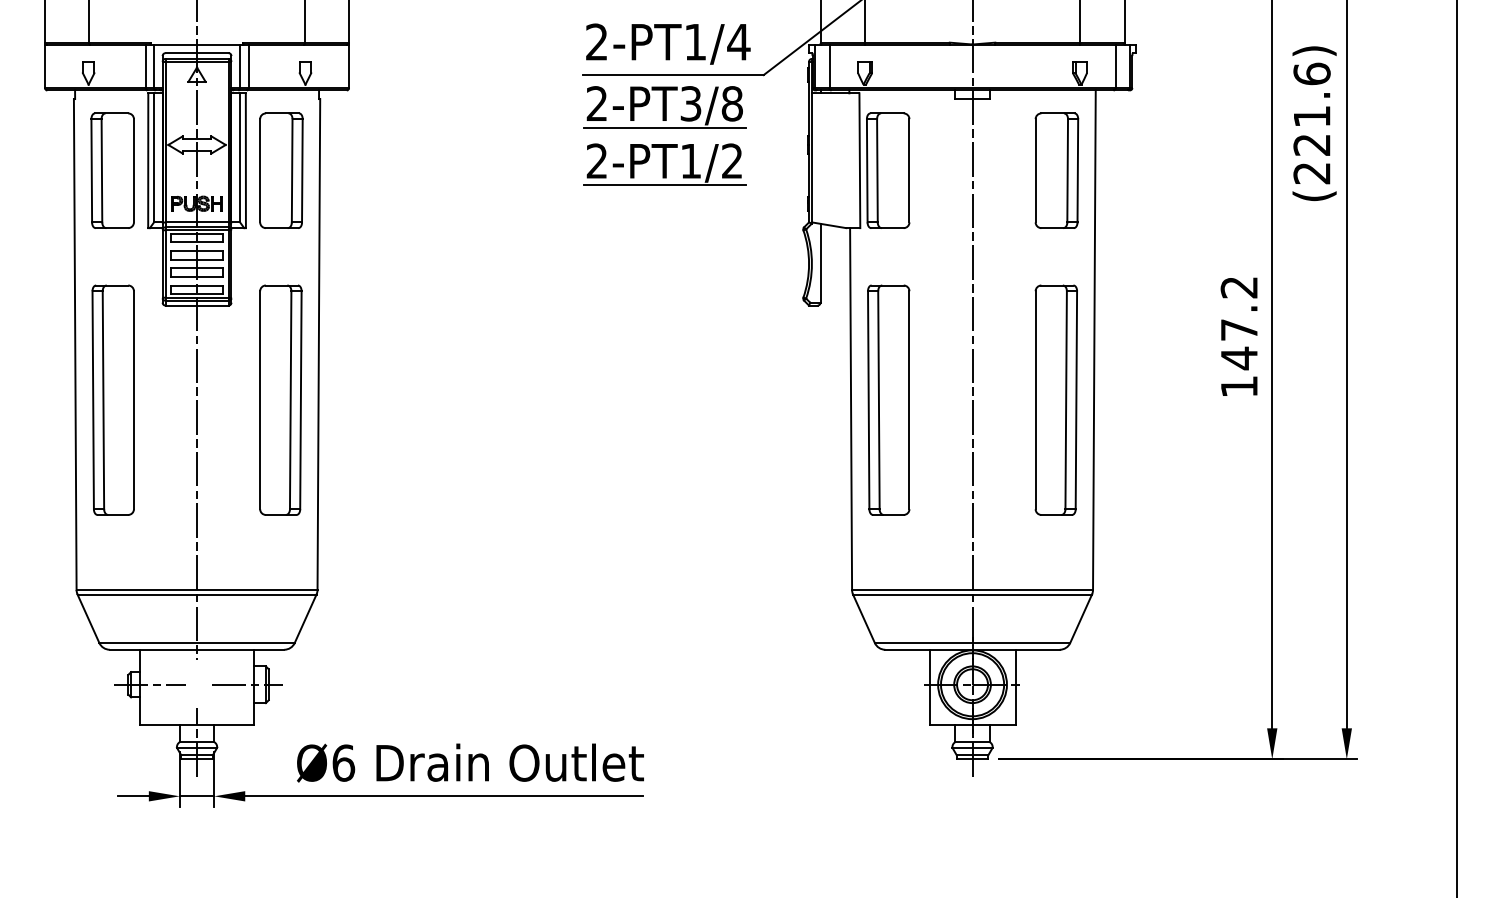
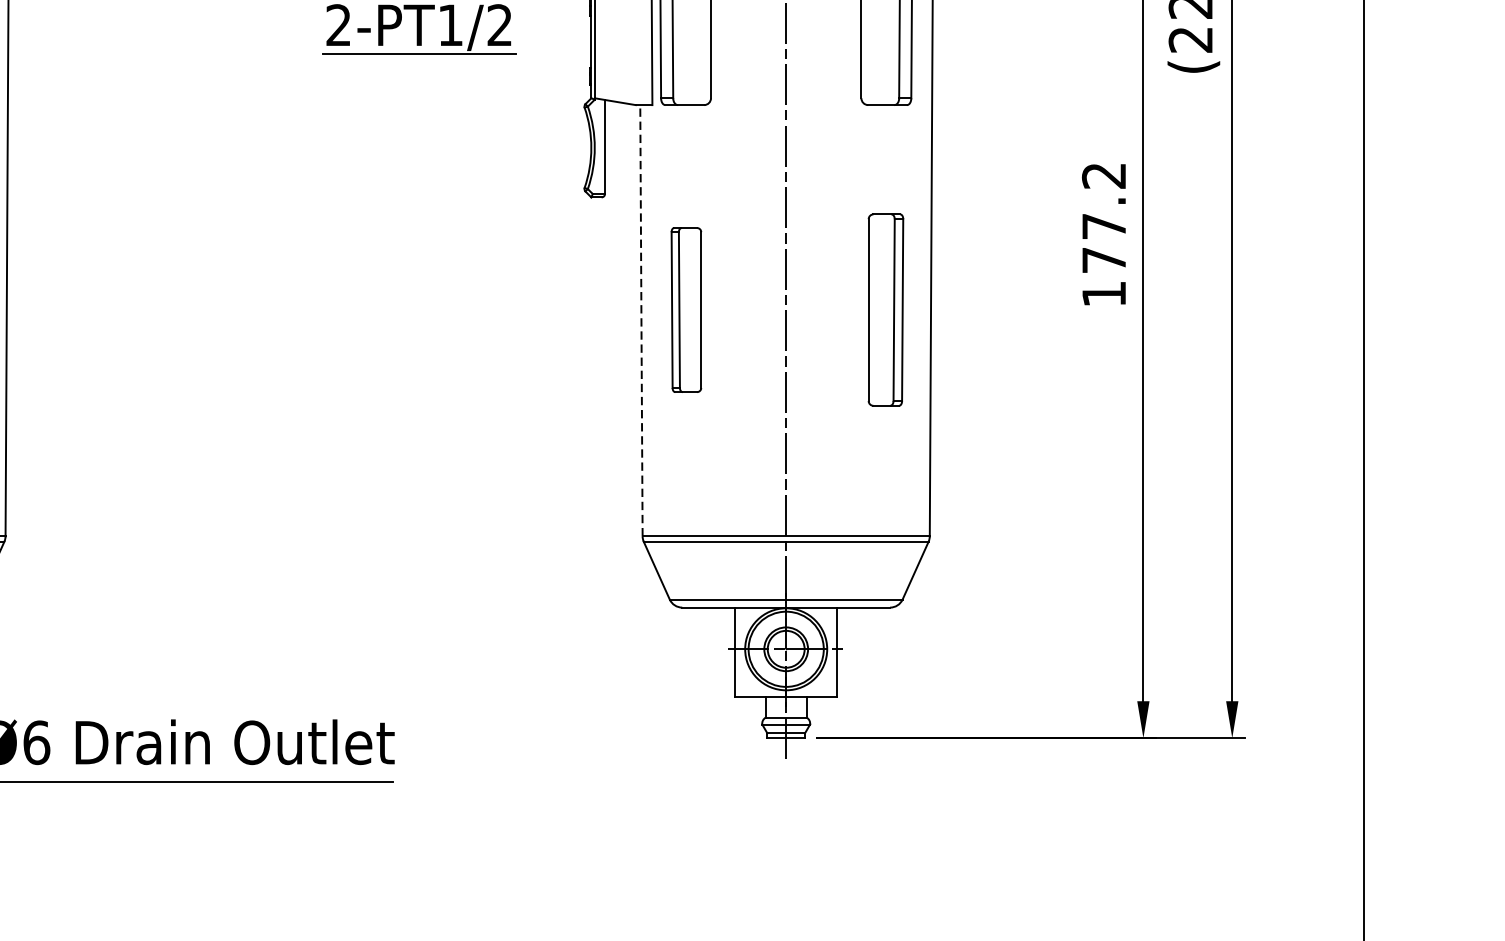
text: (1239, 358) -> (1104, 260), 147.2 -> 177.2
part: (888, 399) -> (686, 309), size x0.6
part: (1055, 399) -> (885, 309), size x0.7
line: (851, 409) -> (641, 321), solid -> dashed

